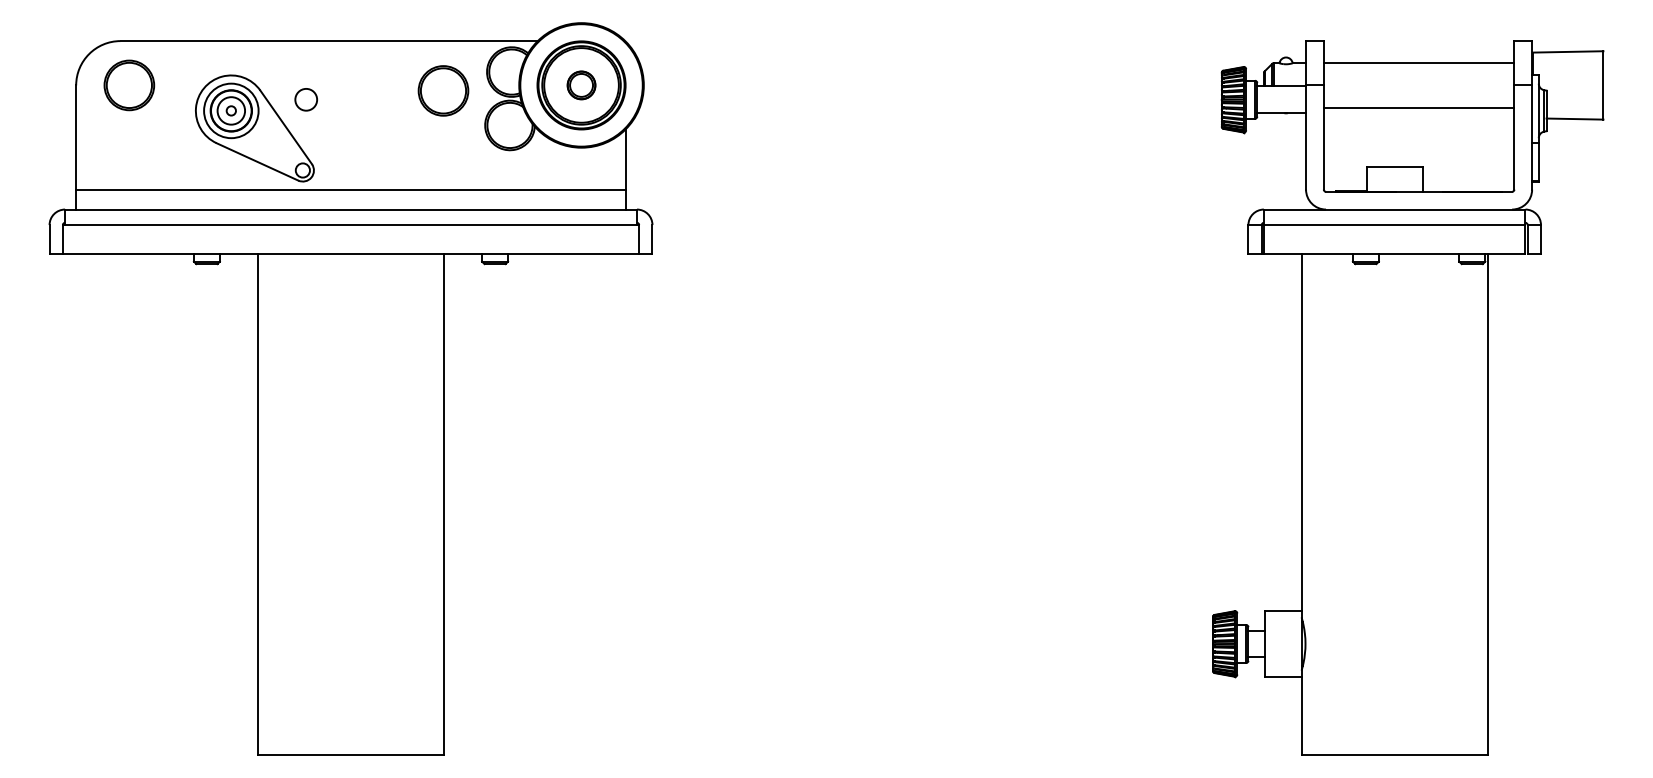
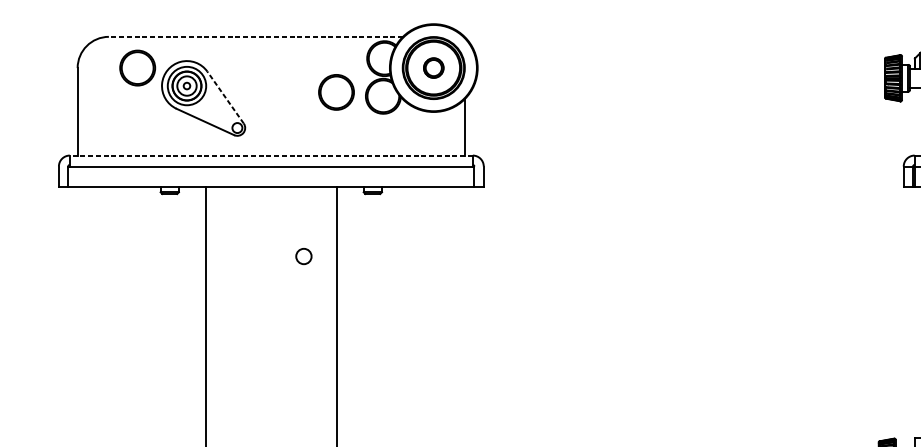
line: (329, 41) -> (256, 37), solid -> dashed
part: (129, 85) -> (137, 68), moved
part: (443, 90) -> (336, 92), moved
circle: (305, 99) -> (303, 256), moved
line: (286, 127) -> (225, 97), solid -> dashed
line: (350, 189) -> (270, 141), removed
line: (351, 209) -> (271, 155), solid -> dashed

